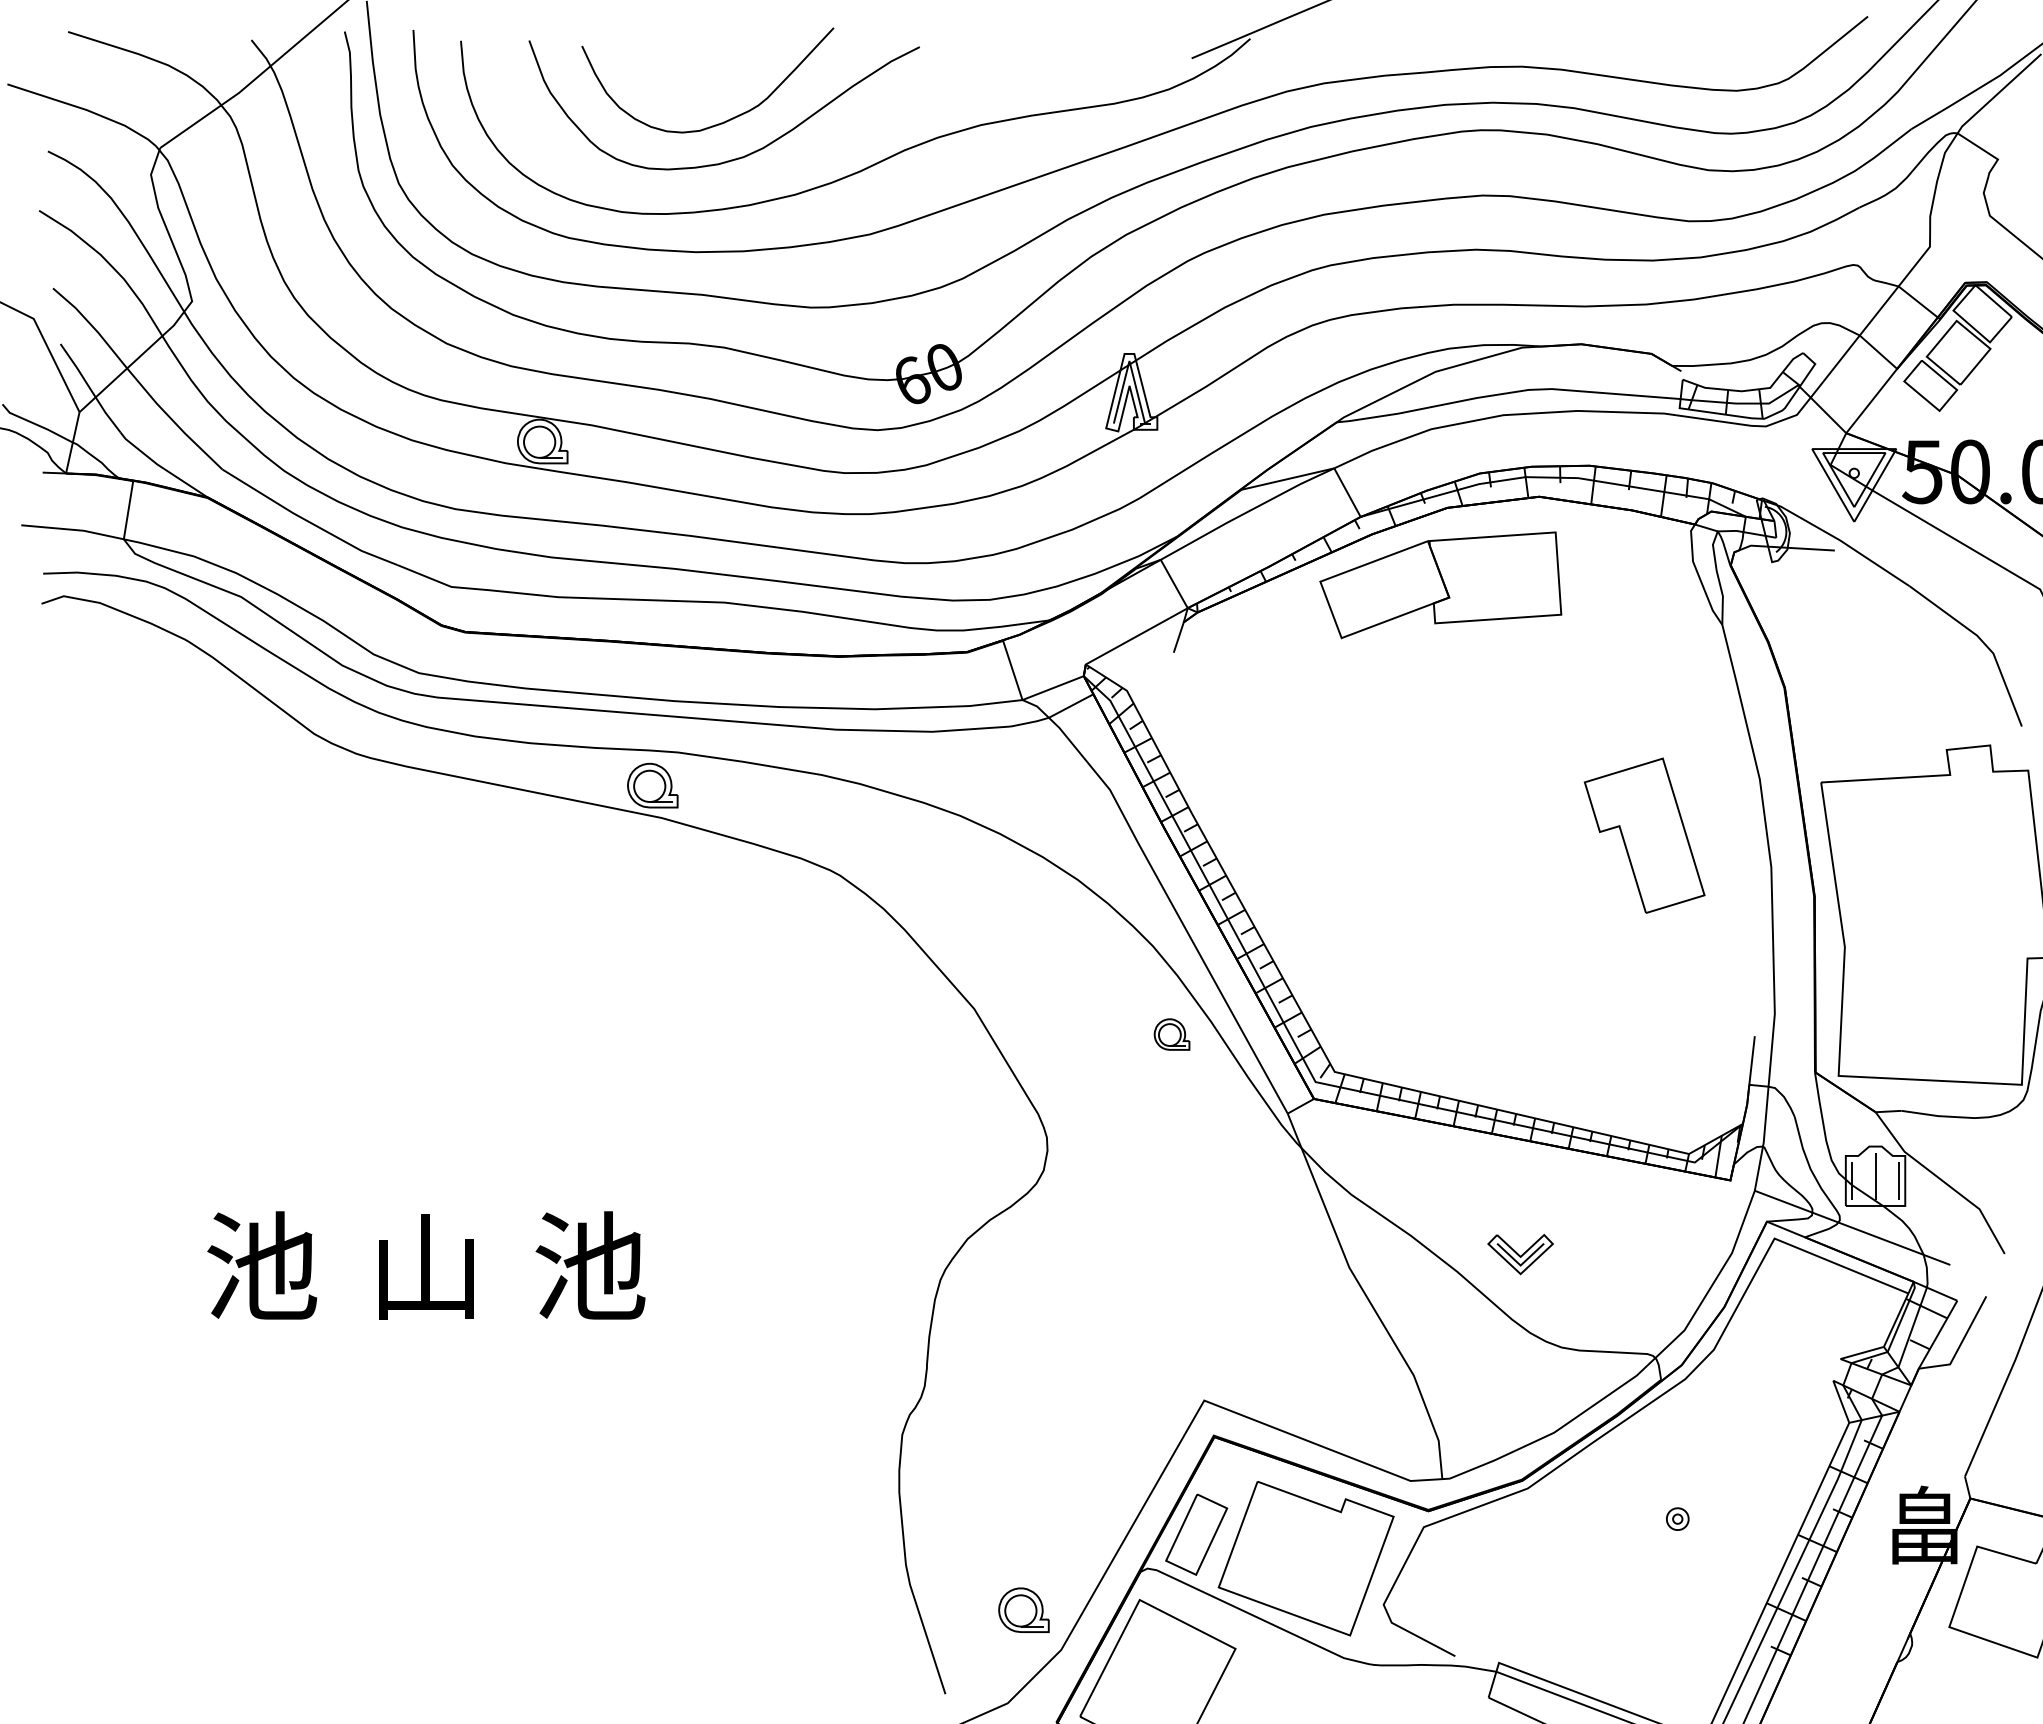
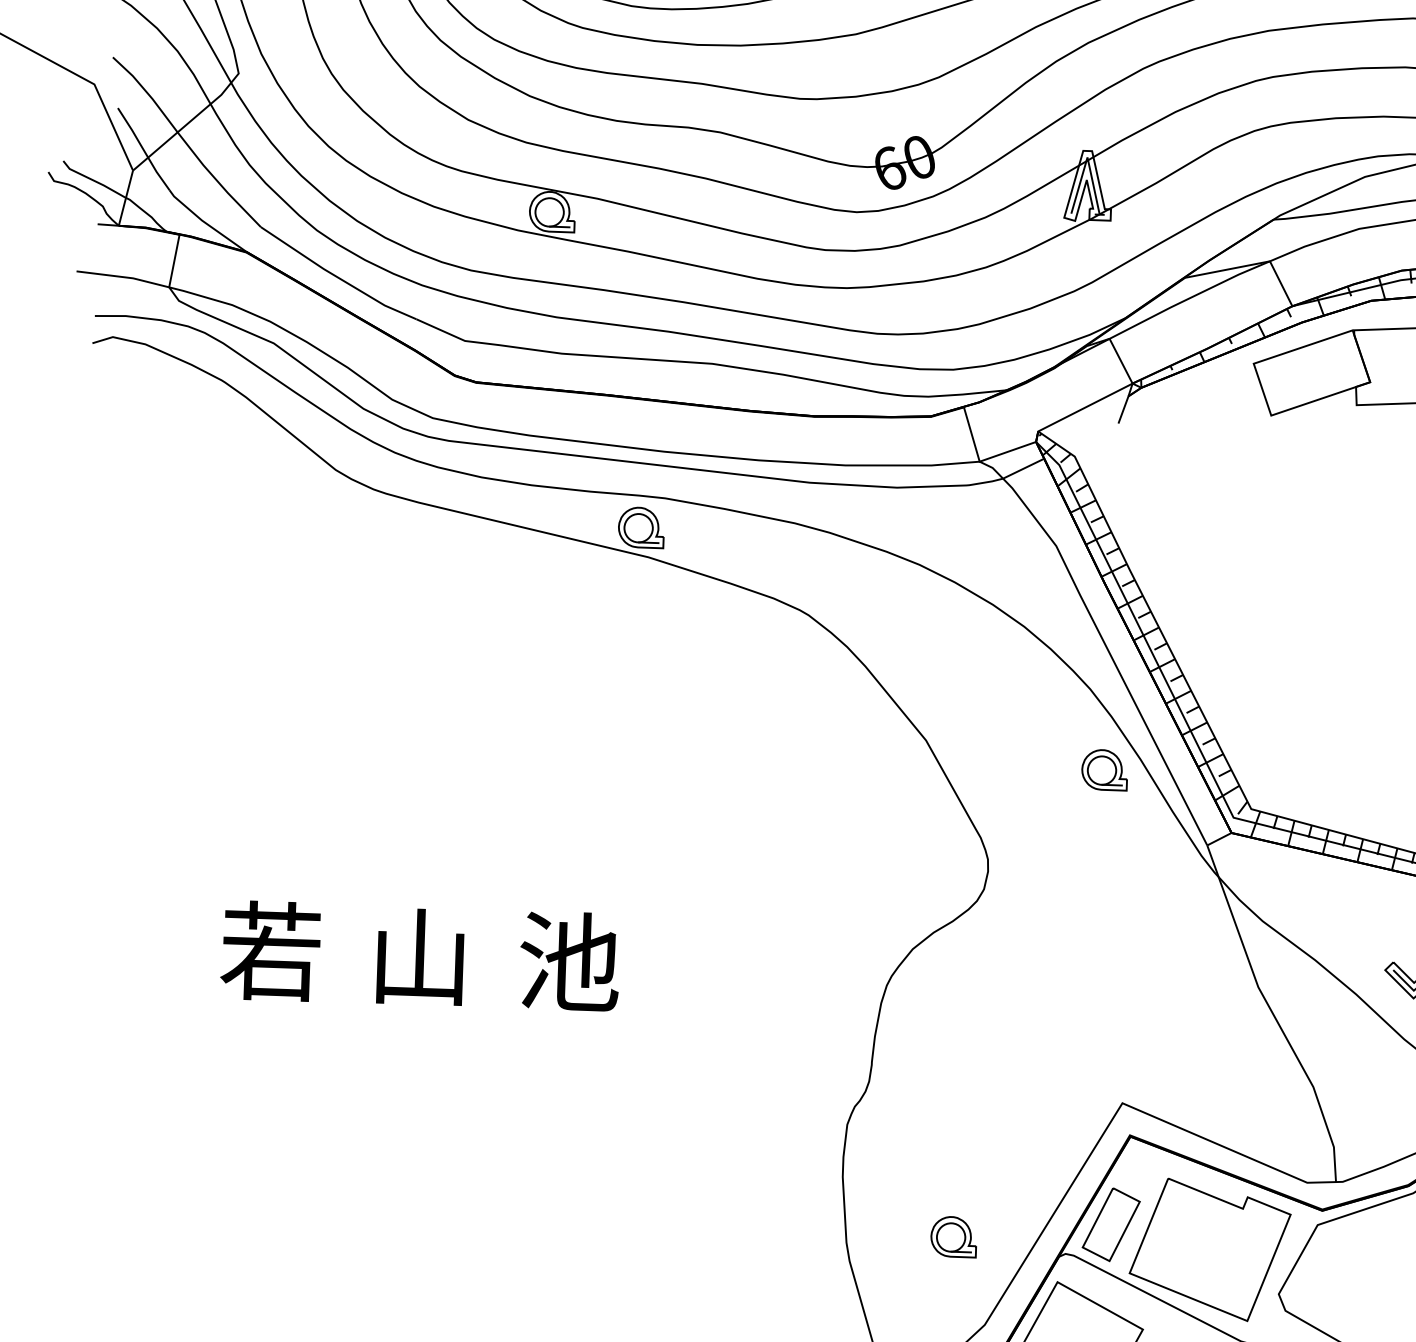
part: (1171, 1034) -> (1104, 769), size x1.43
text: (261, 1265) -> (271, 950), 池 -> 若
part: (1023, 1609) -> (953, 1236), moved

